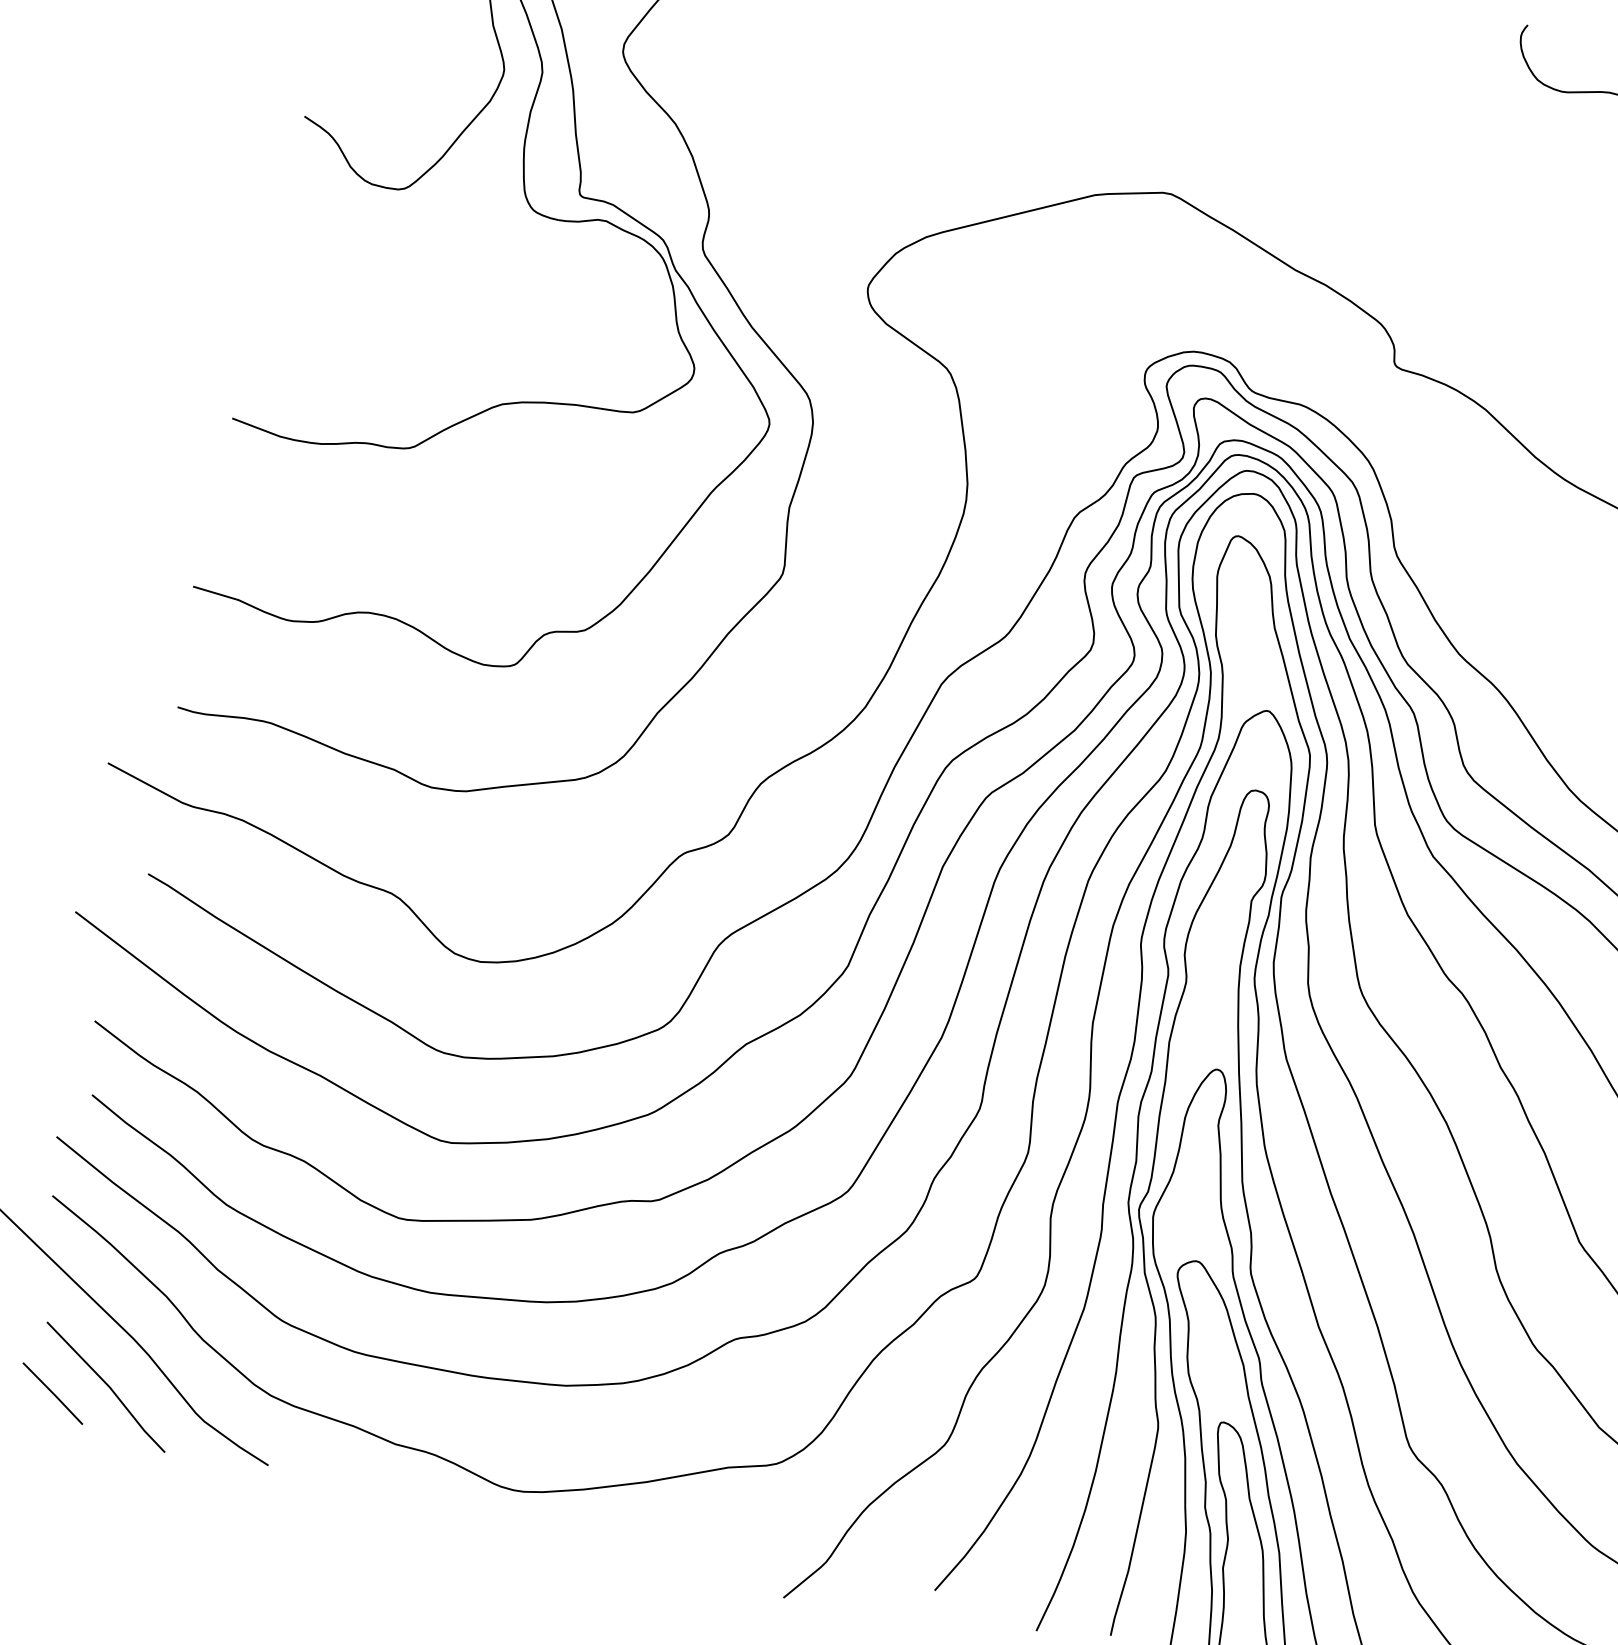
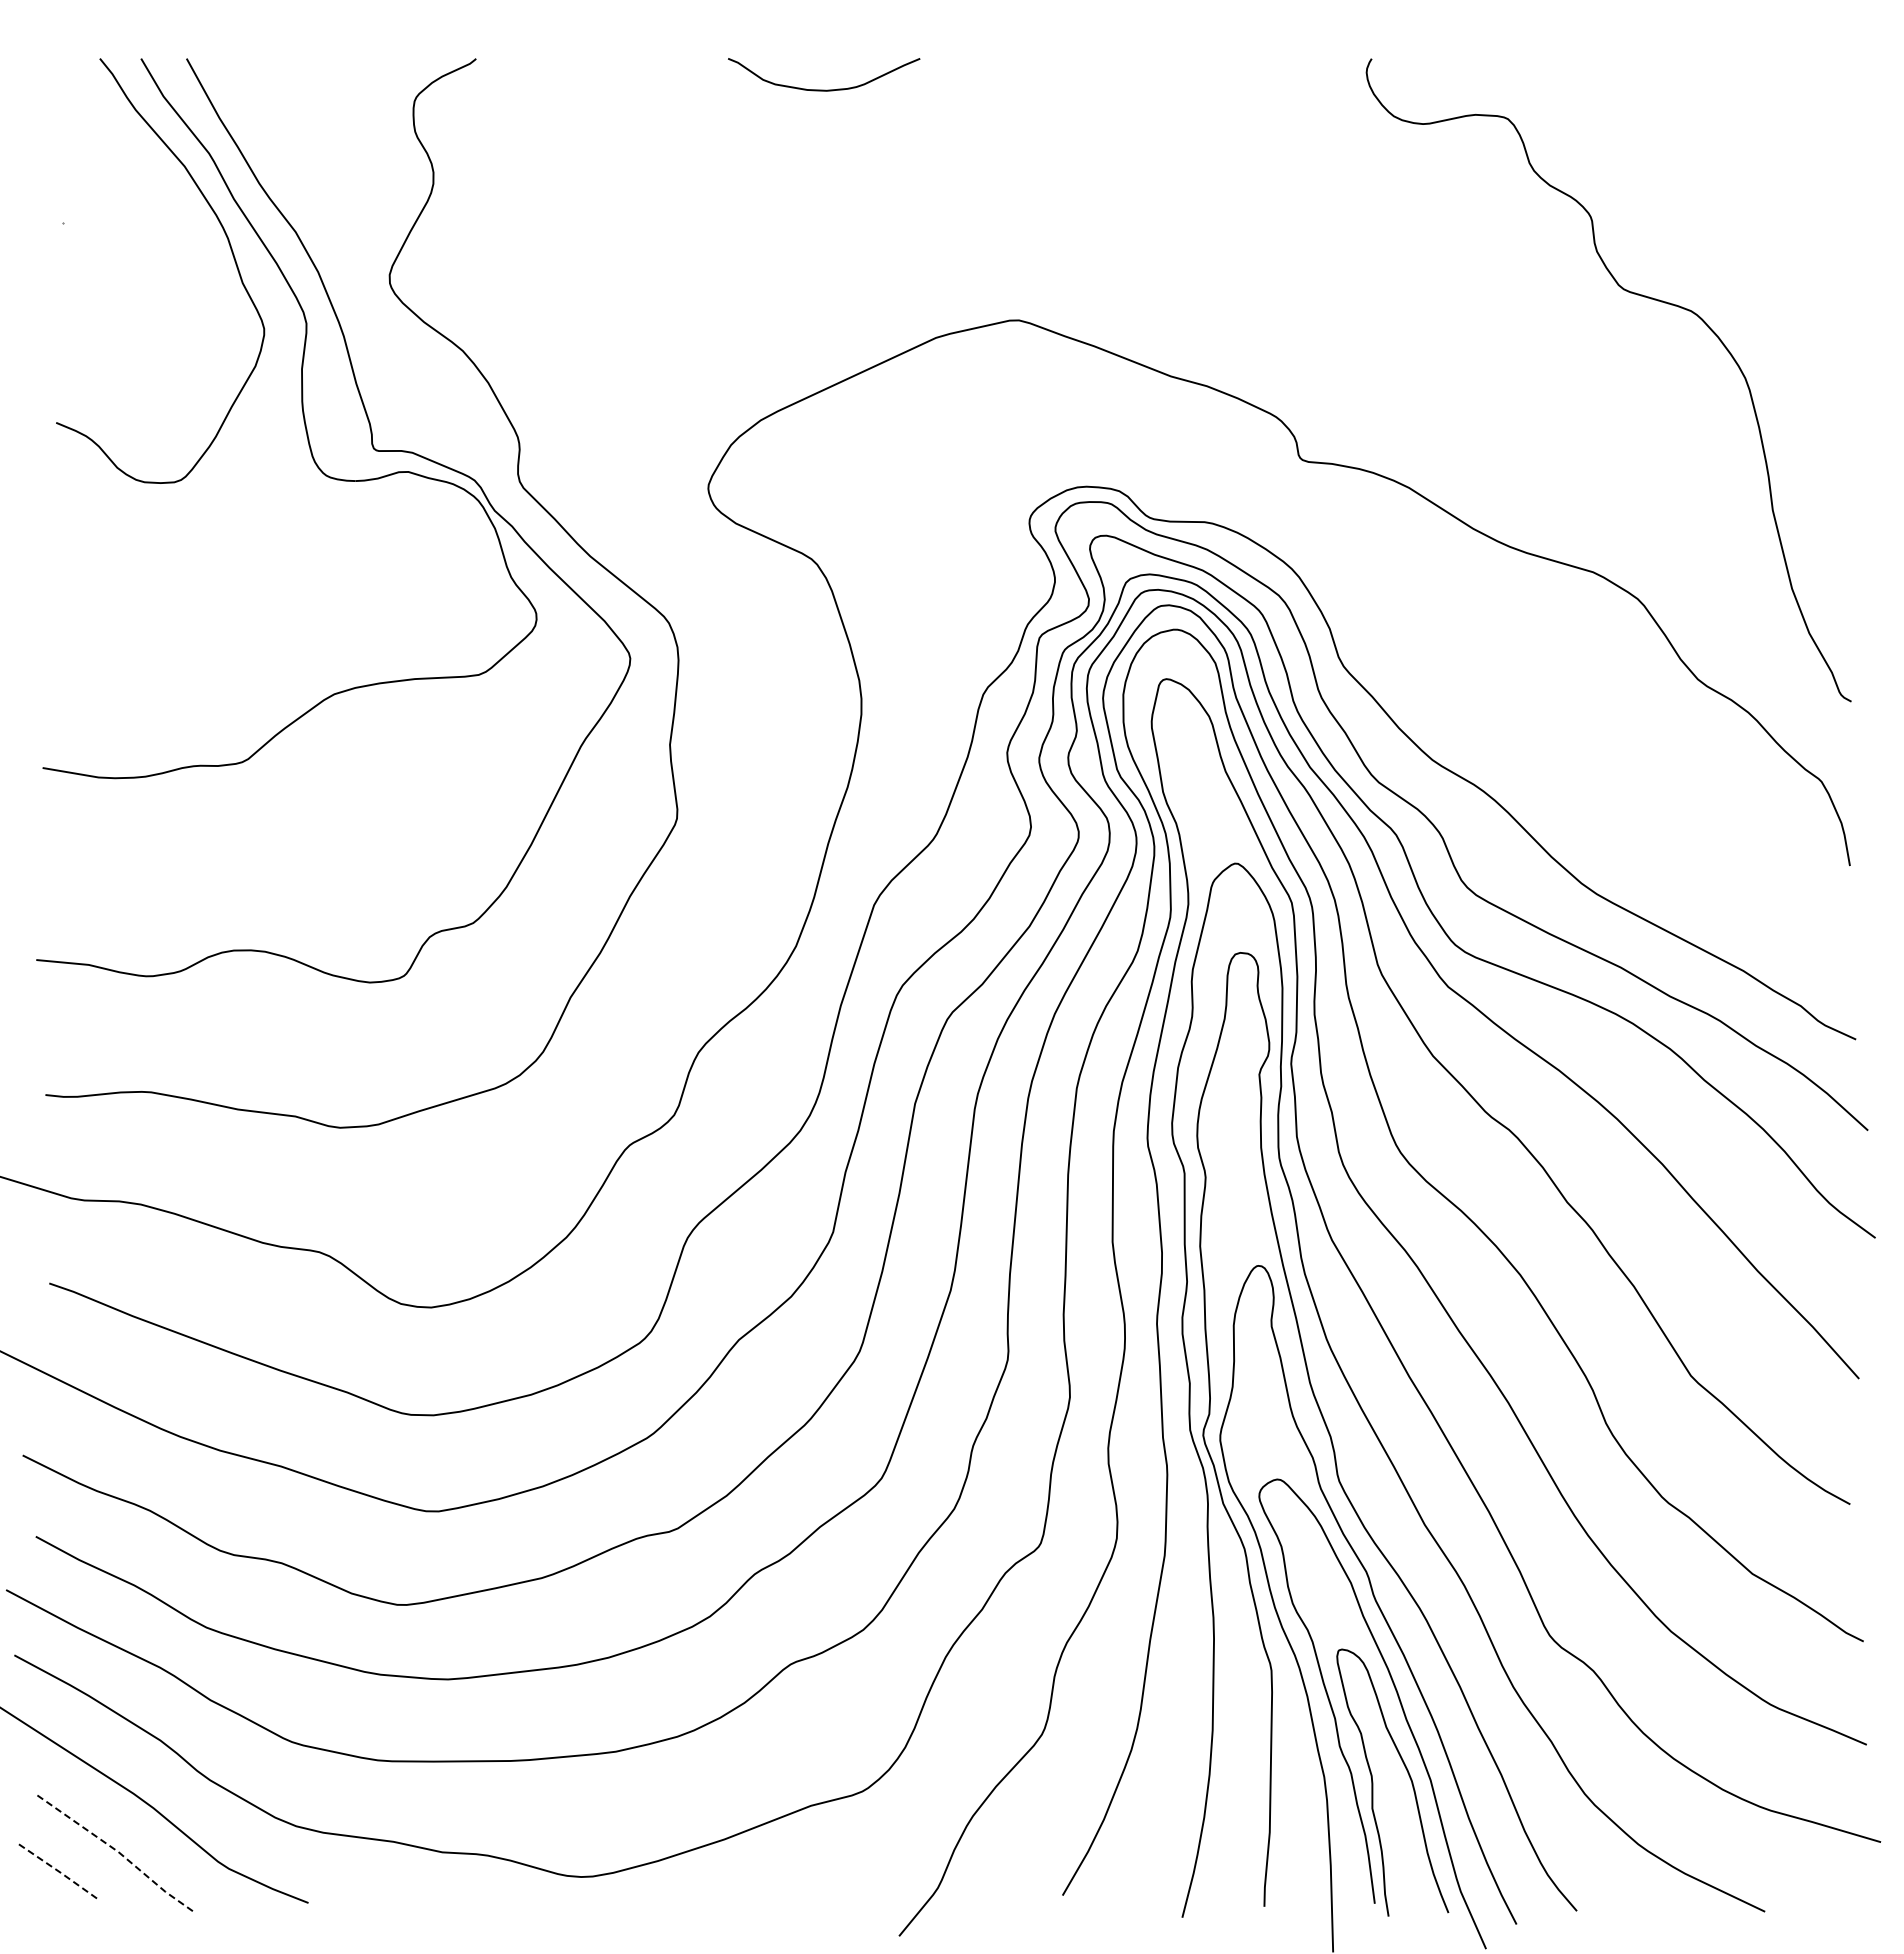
line: (108, 1385) -> (116, 1850), solid -> dashed
line: (53, 1394) -> (58, 1871), solid -> dashed

